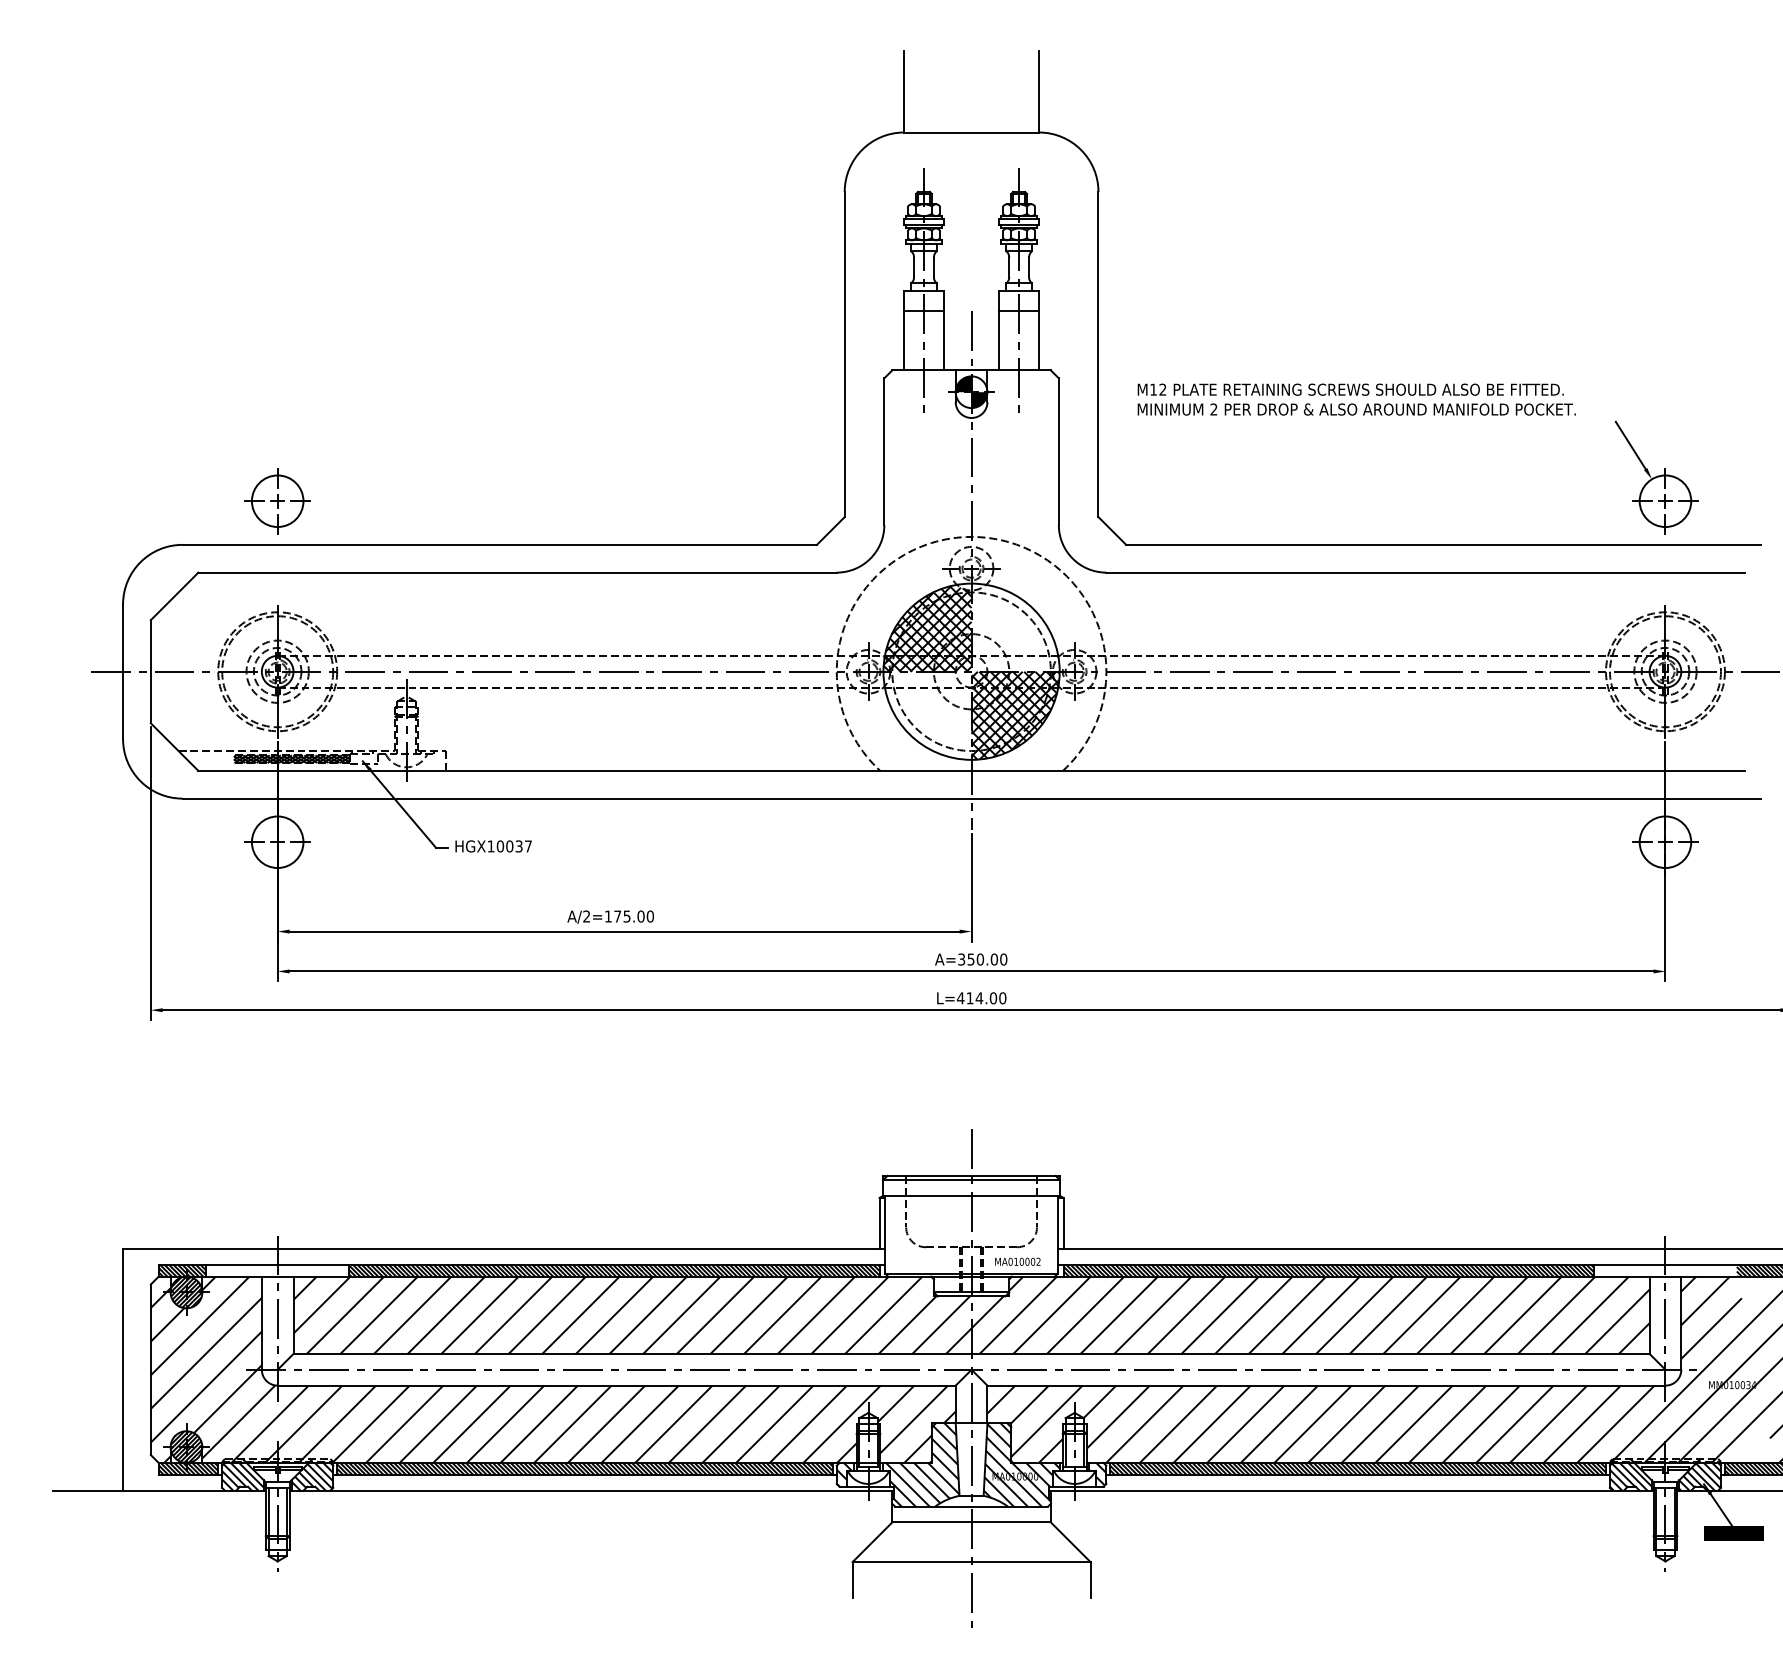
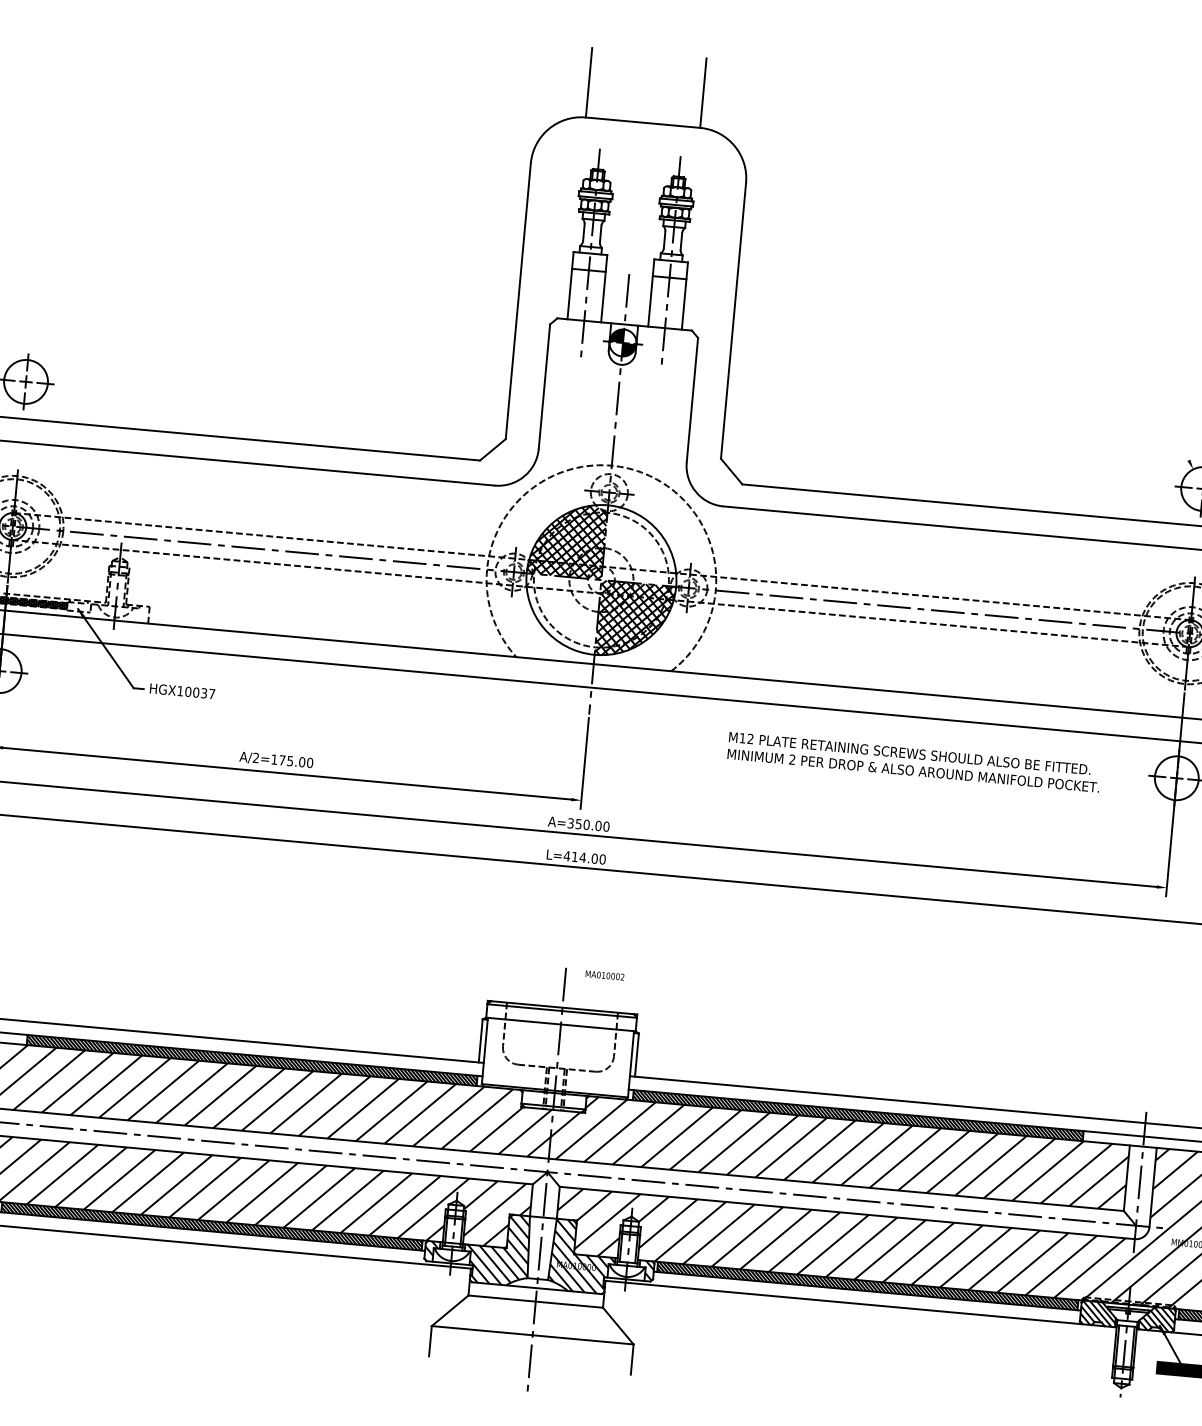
text: (1356, 399) -> (914, 762), moved
line: (1630, 445) -> (1177, 439), removed
text: (1017, 1261) -> (604, 975), moved

